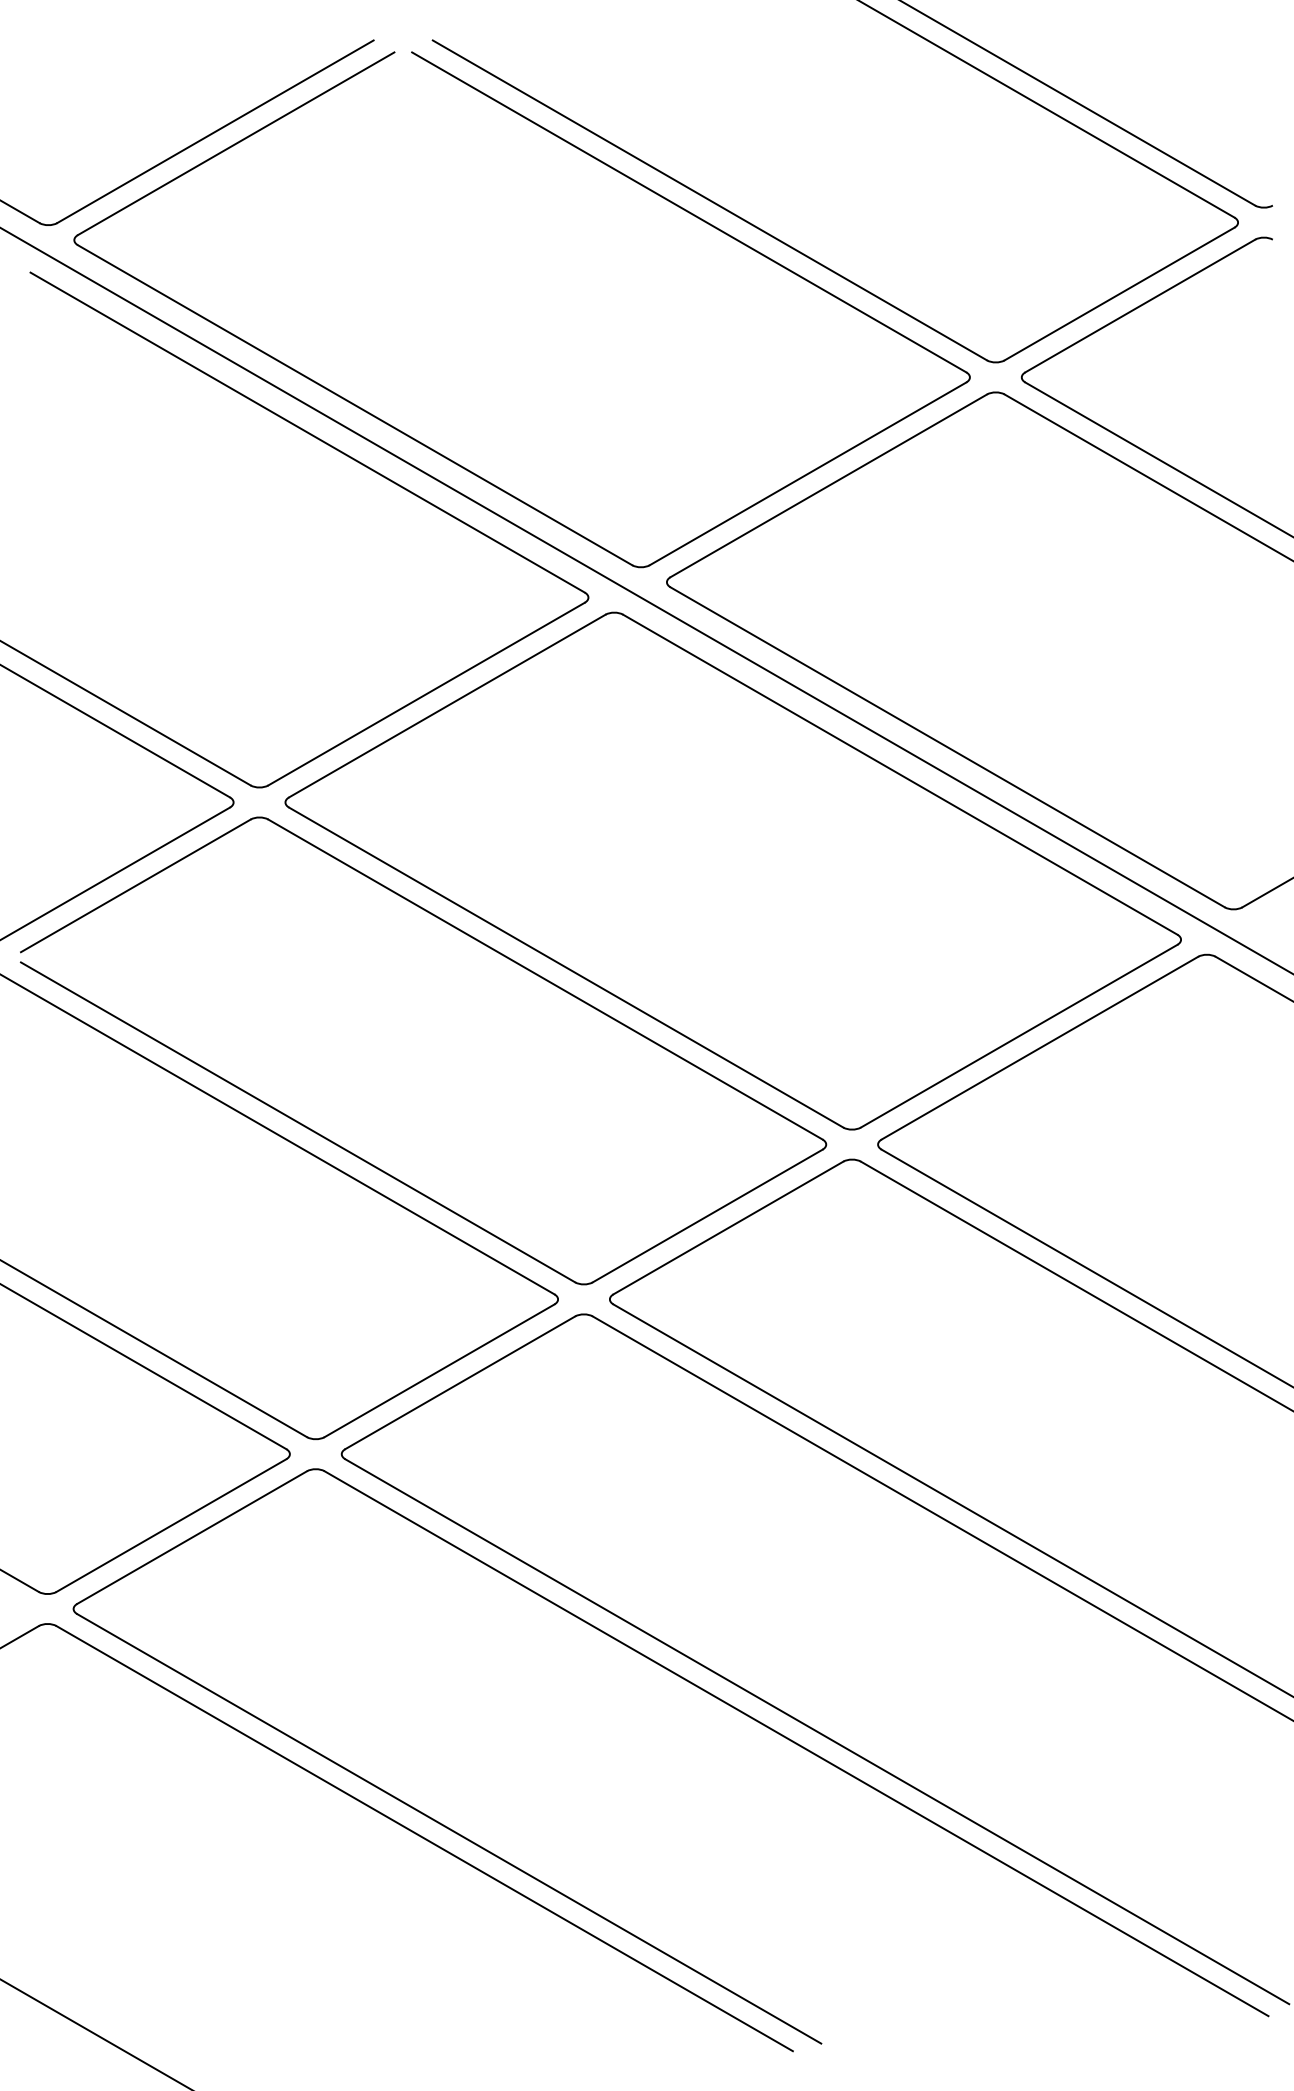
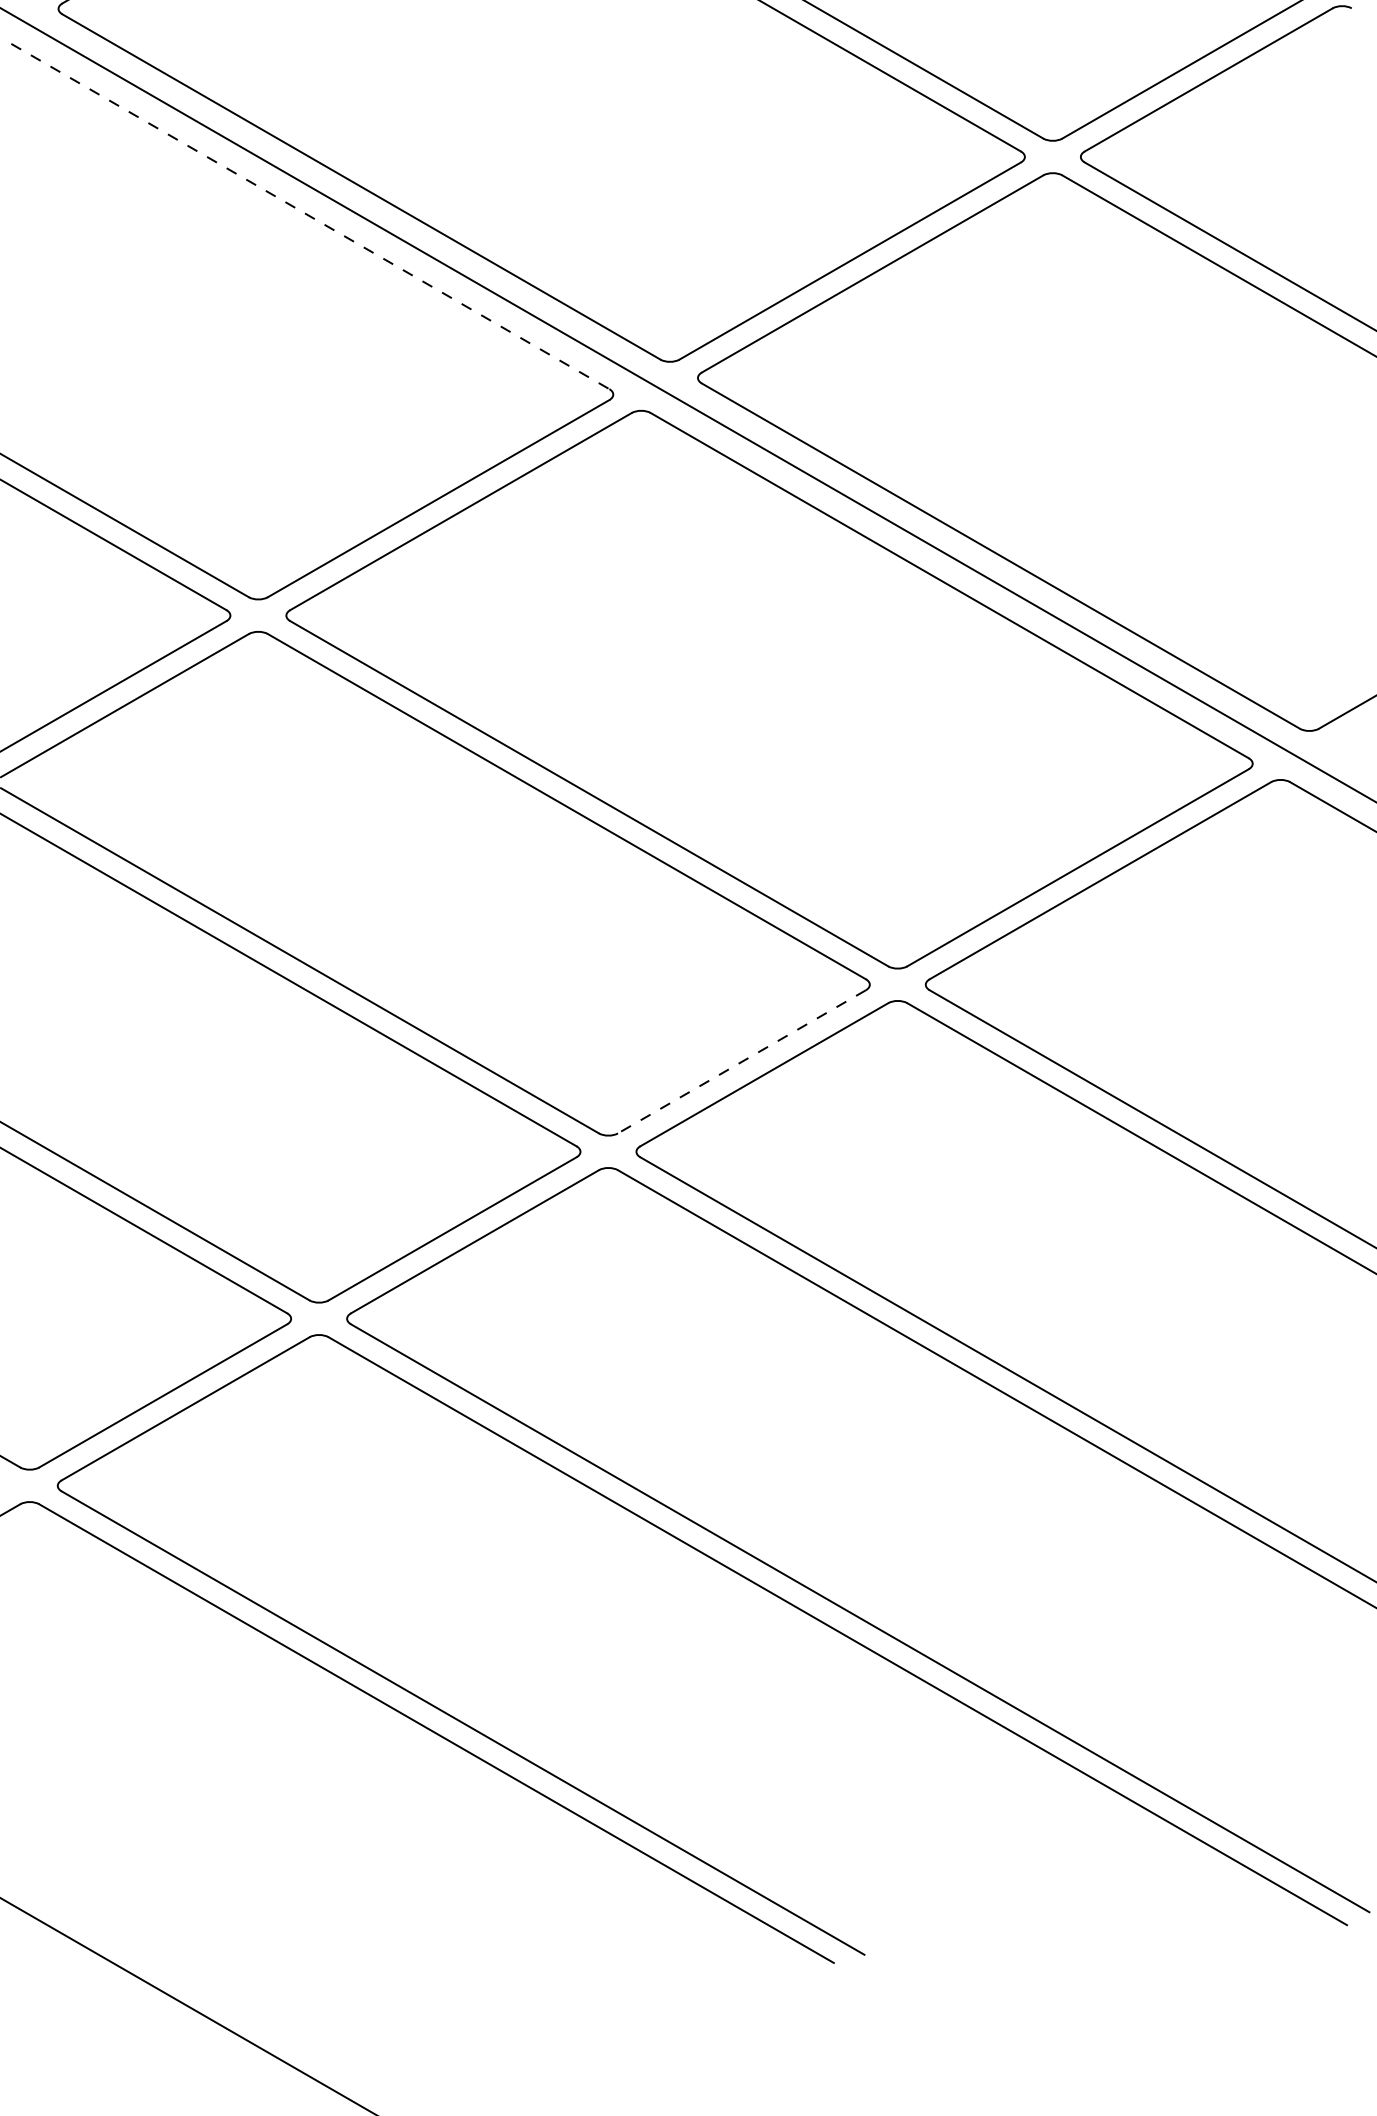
line: (307, 432) -> (310, 216), solid -> dashed
line: (707, 1216) -> (741, 1062), solid -> dashed

